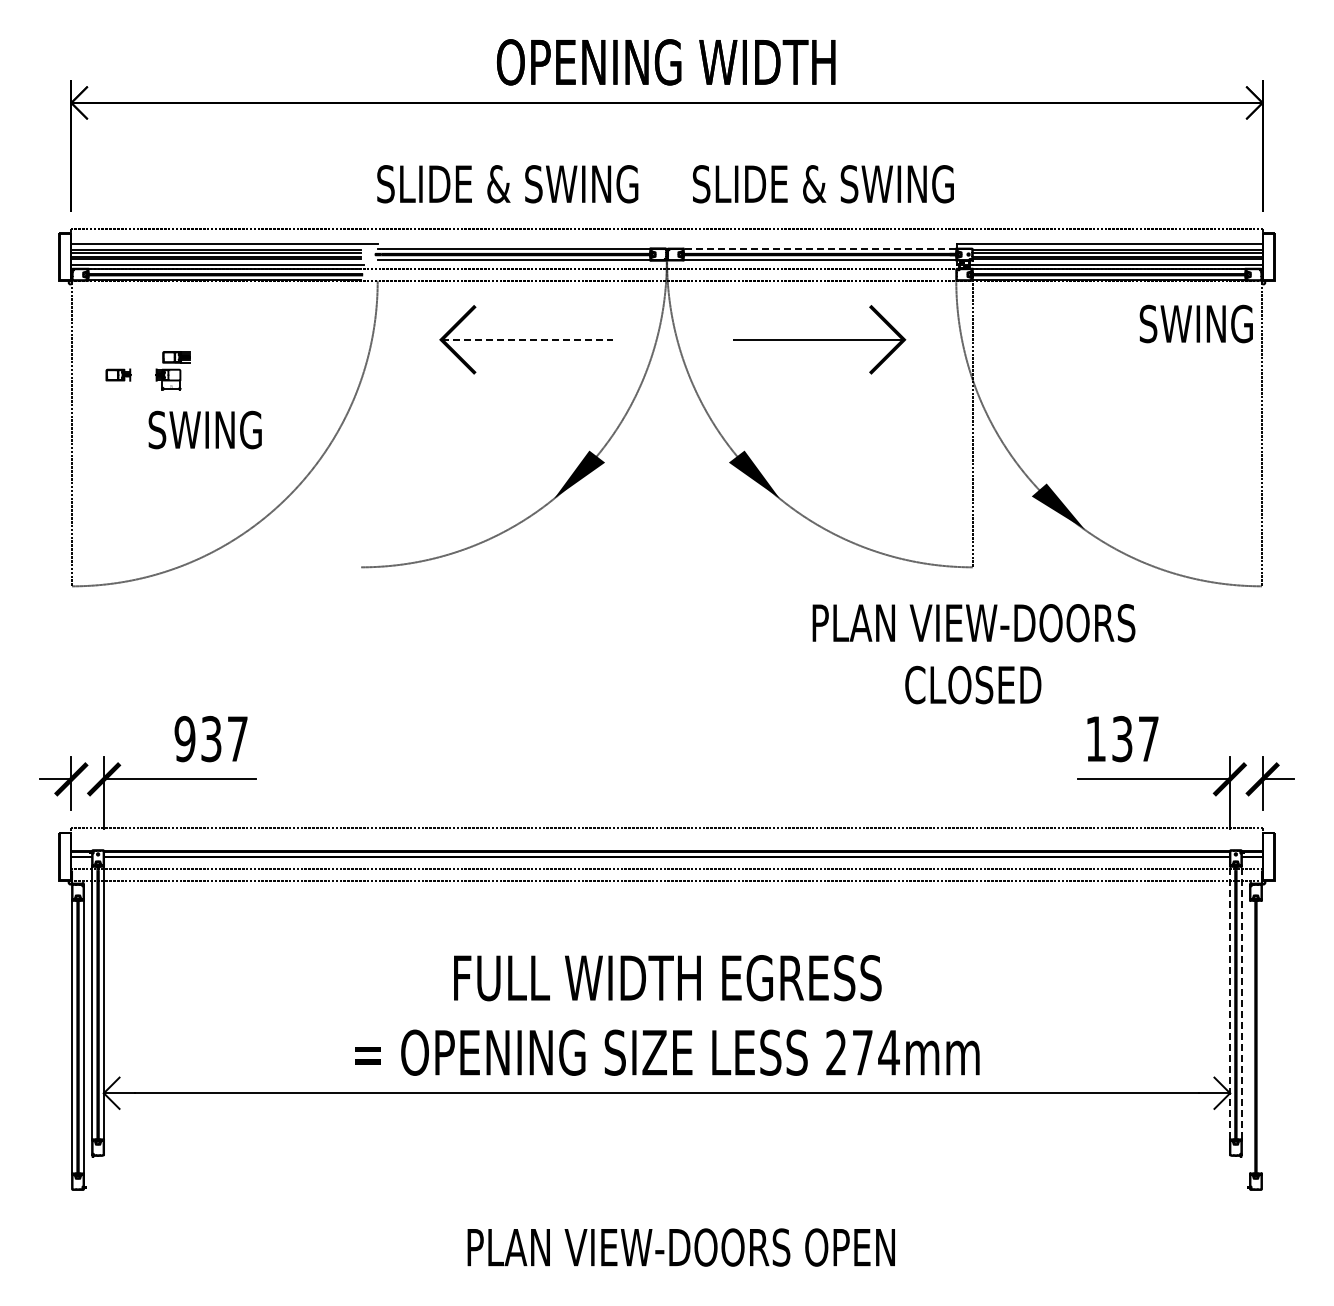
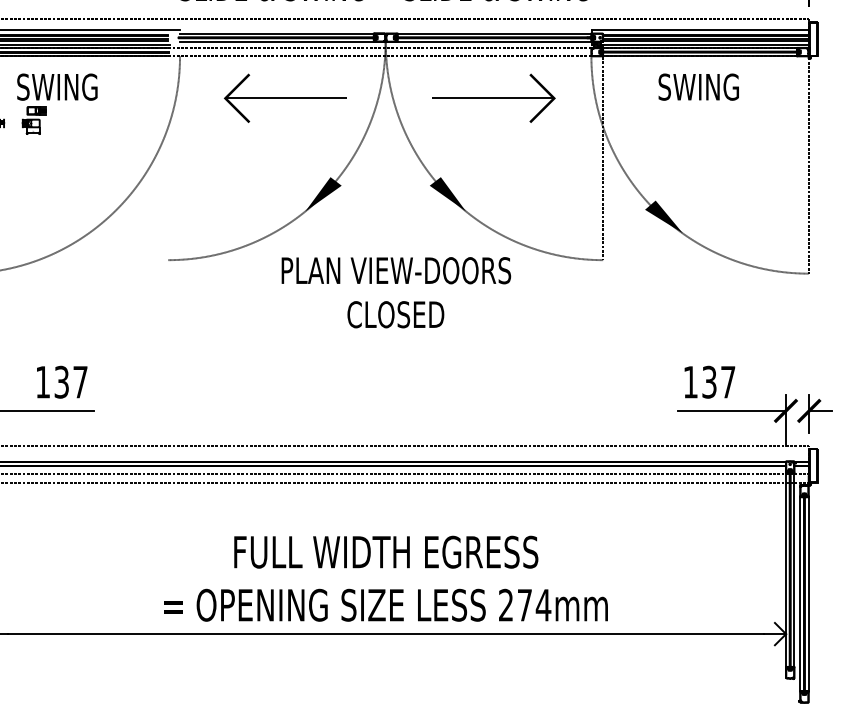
line: (819, 248) -> (494, 33), dashed -> solid
text: (1195, 323) -> (698, 86), moved
line: (527, 339) -> (286, 98), dashed -> solid
text: (204, 429) -> (56, 86), moved
text: (973, 654) -> (396, 292), moved
text: (184, 738) -> (42, 381), 937 -> 137
line: (1230, 1002) -> (786, 569), dashed -> solid
line: (1241, 1002) -> (794, 569), dashed -> solid
line: (1250, 1036) -> (800, 593), added
line: (1261, 1036) -> (808, 593), added

